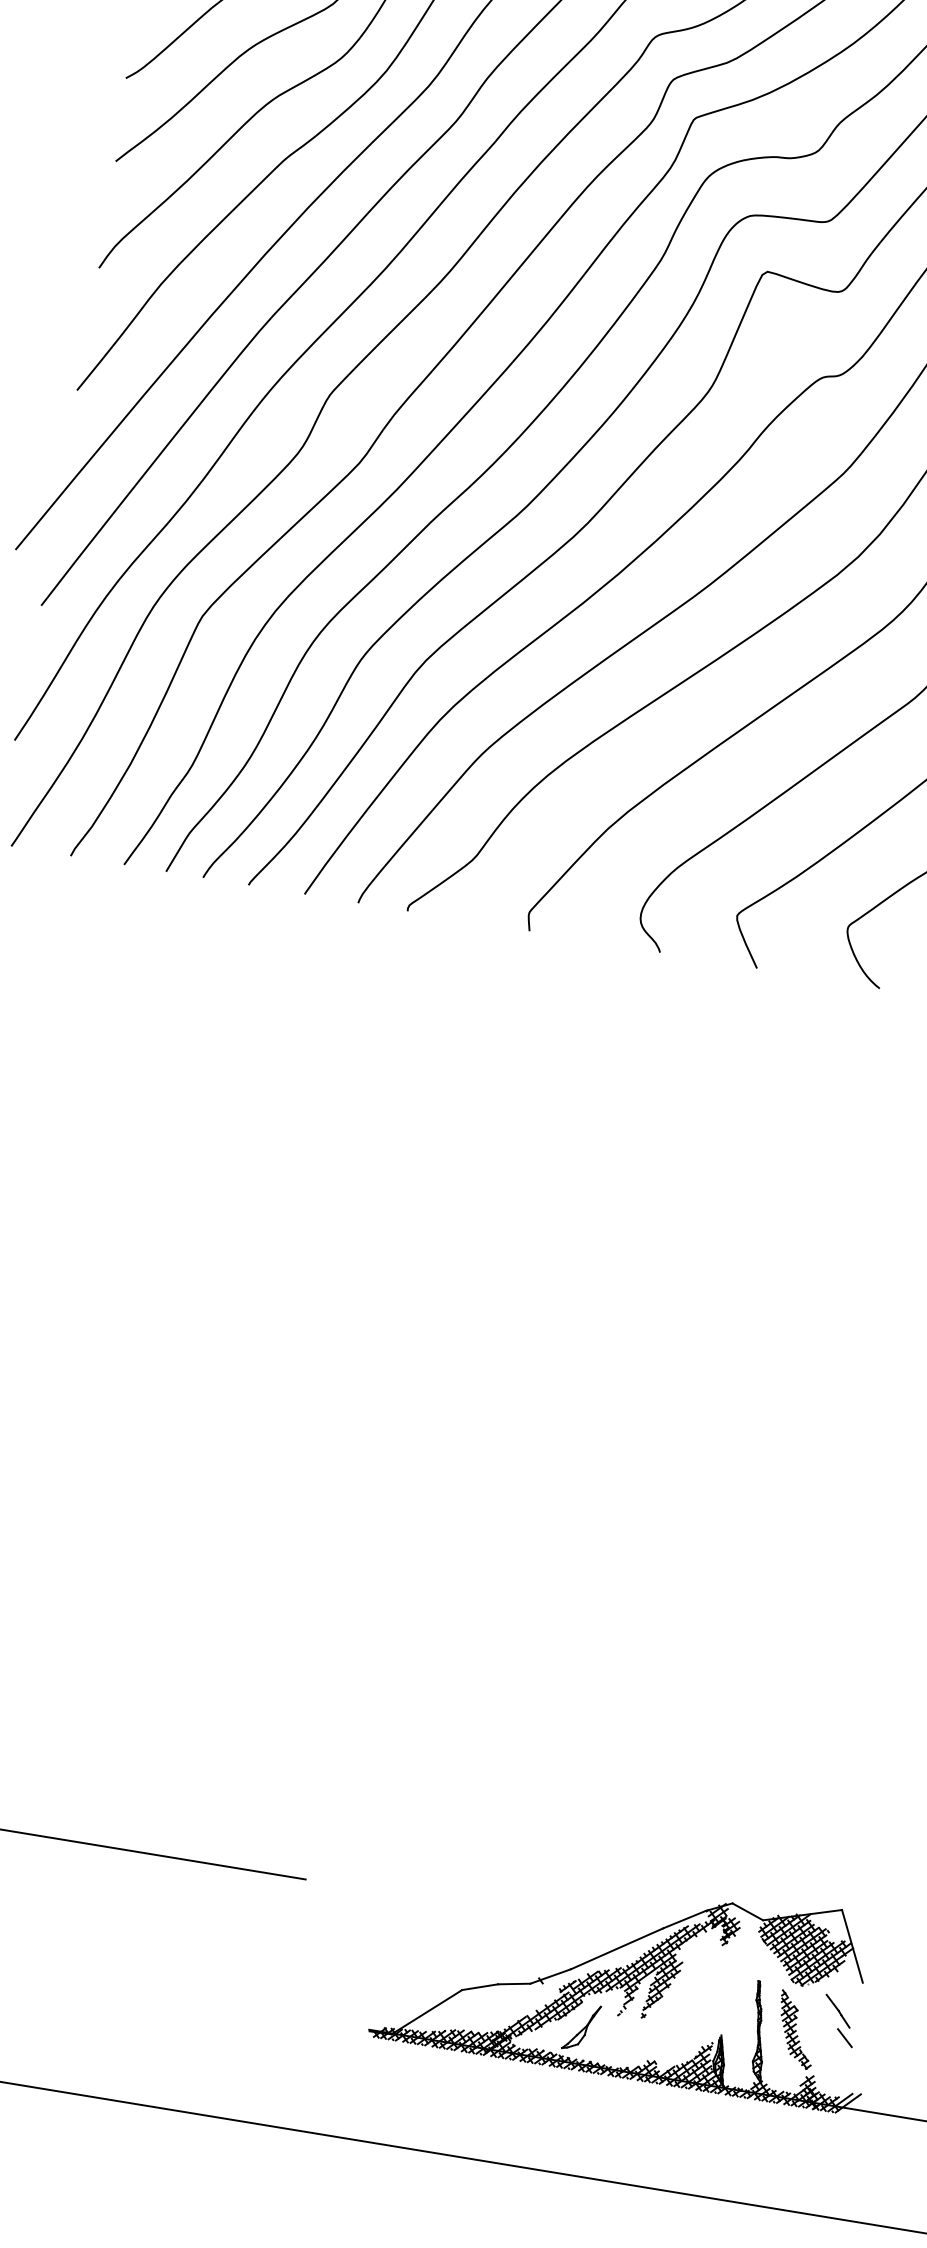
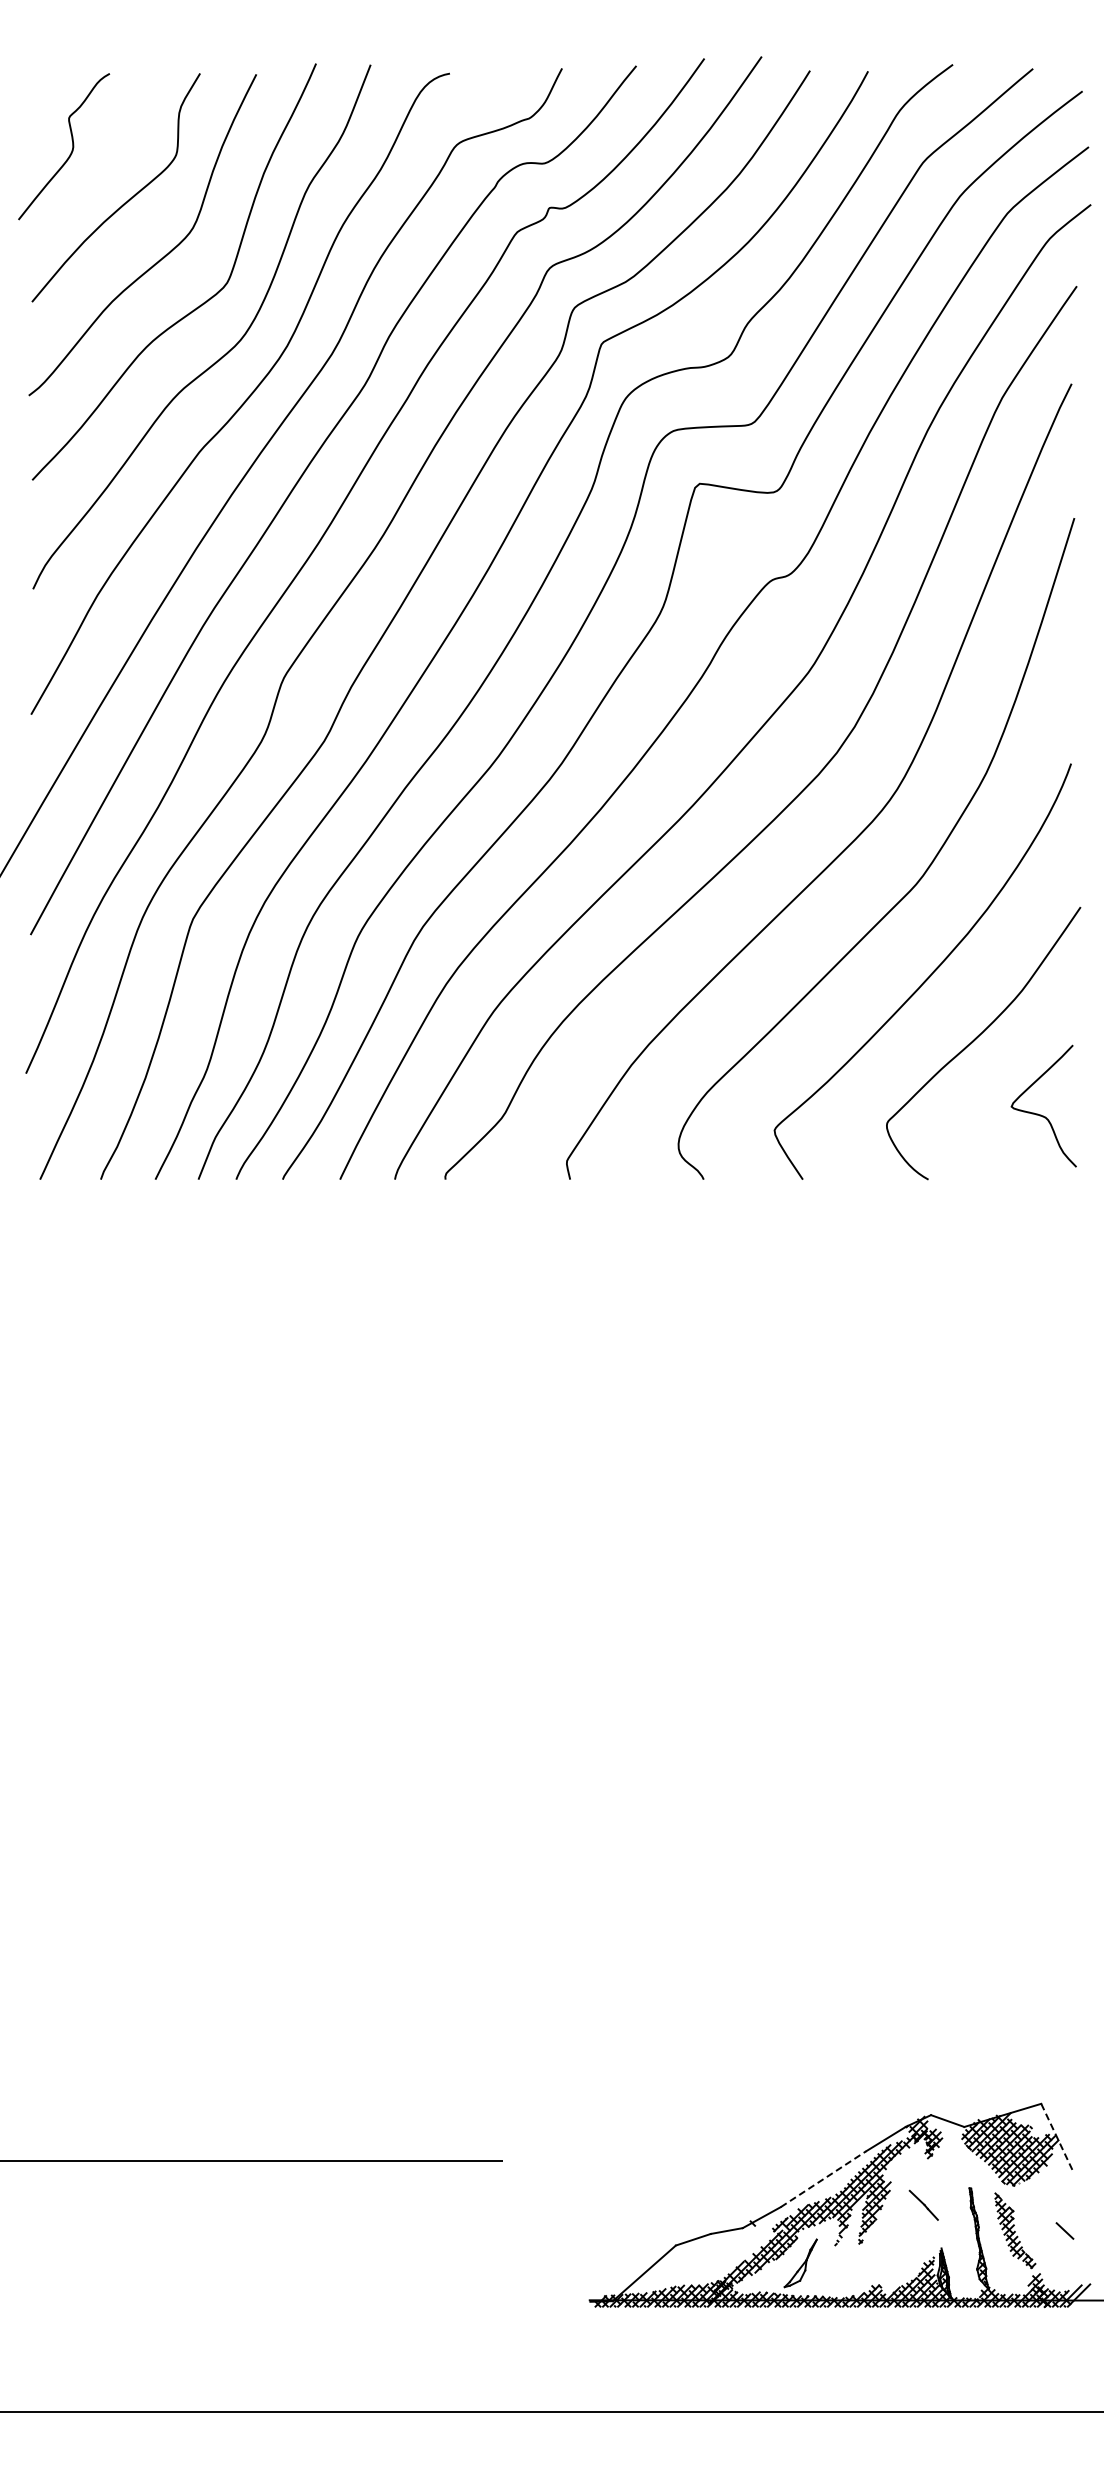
line: (852, 1946) -> (1057, 2138), solid -> dashed
line: (617, 1949) -> (823, 2179), solid -> dashed
line: (837, 2010) -> (923, 2204), moved

